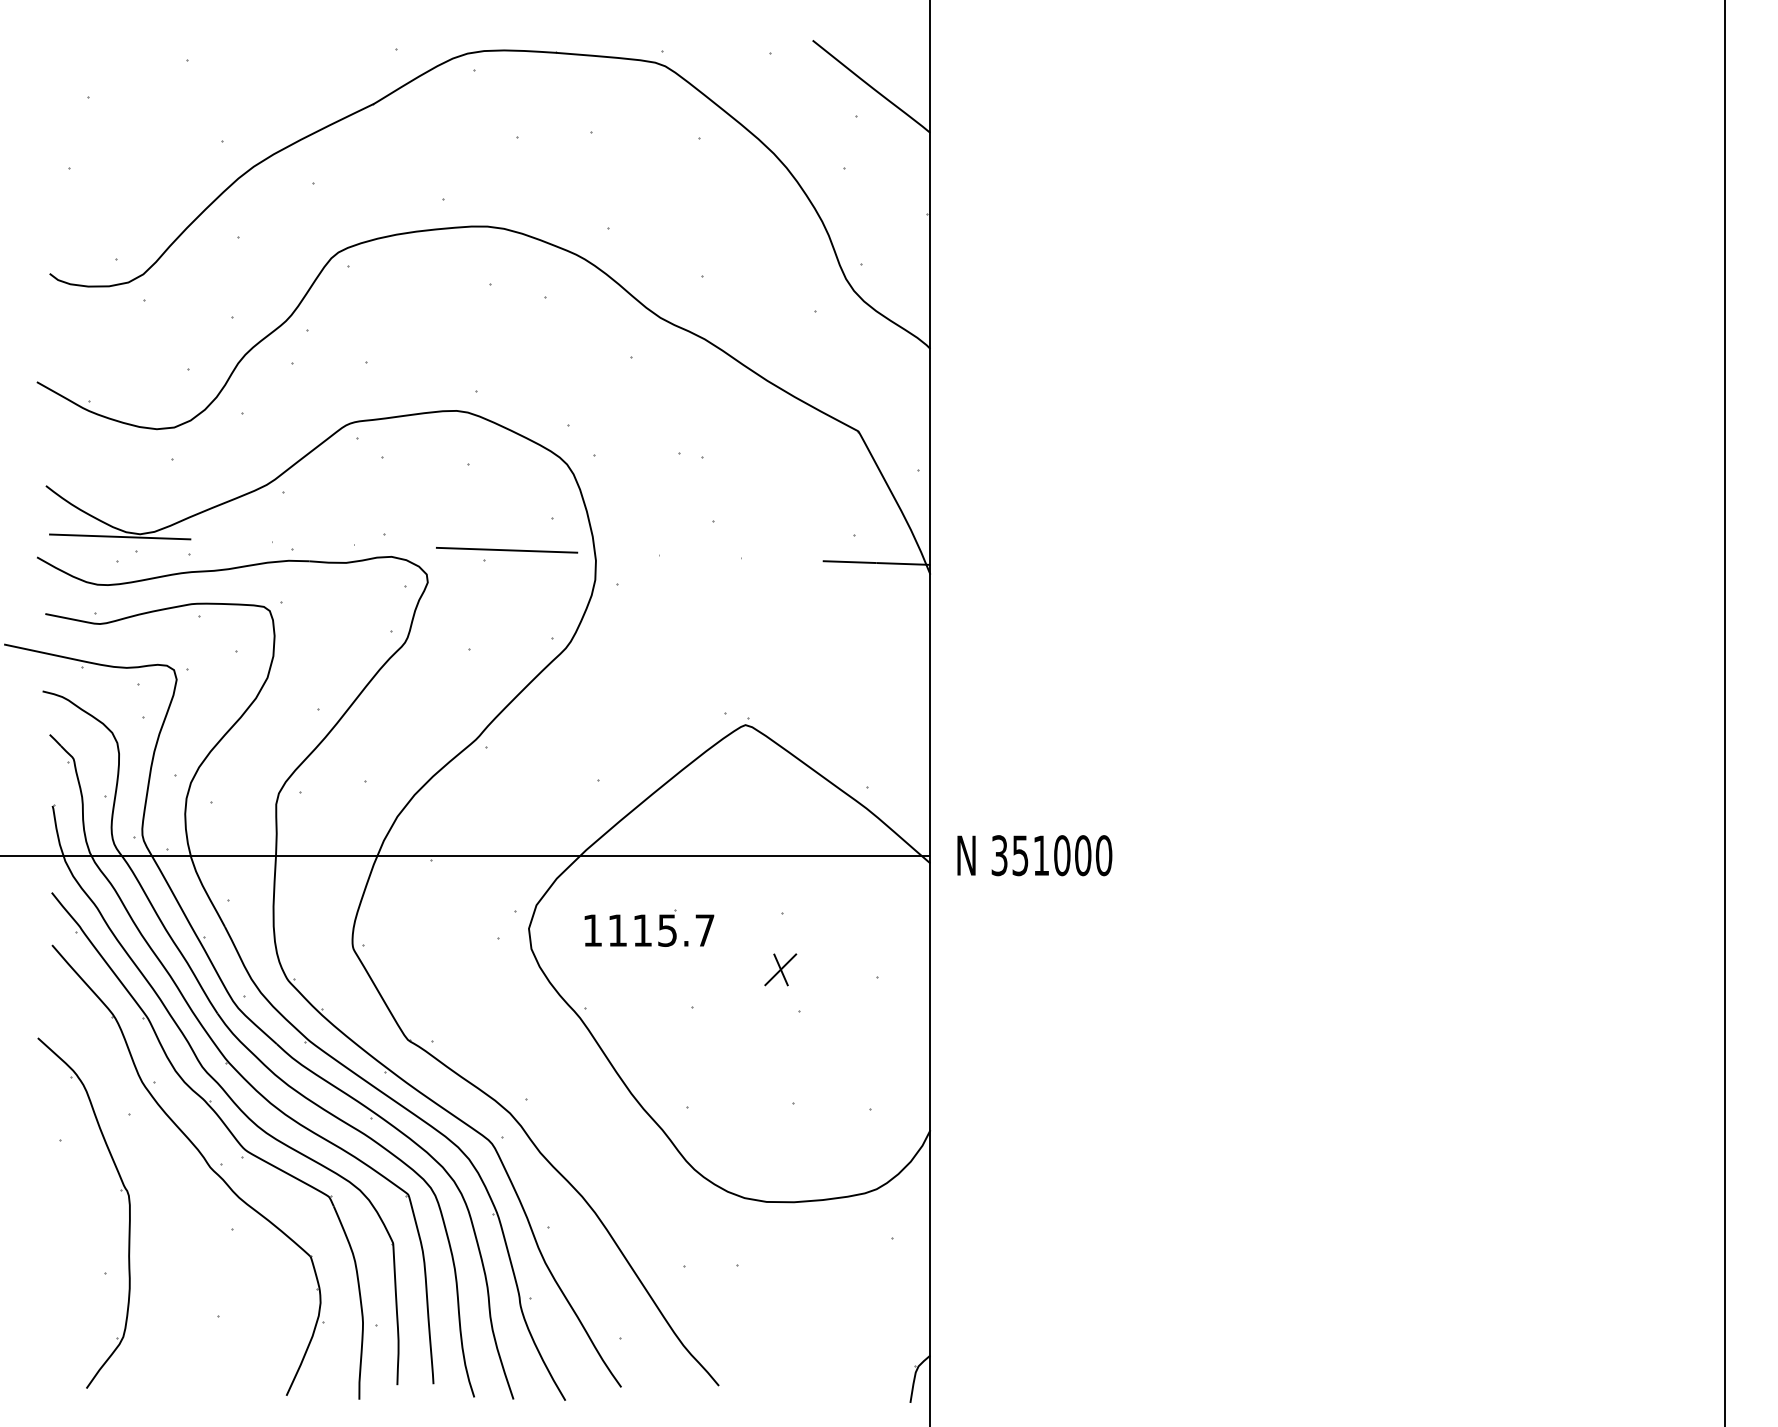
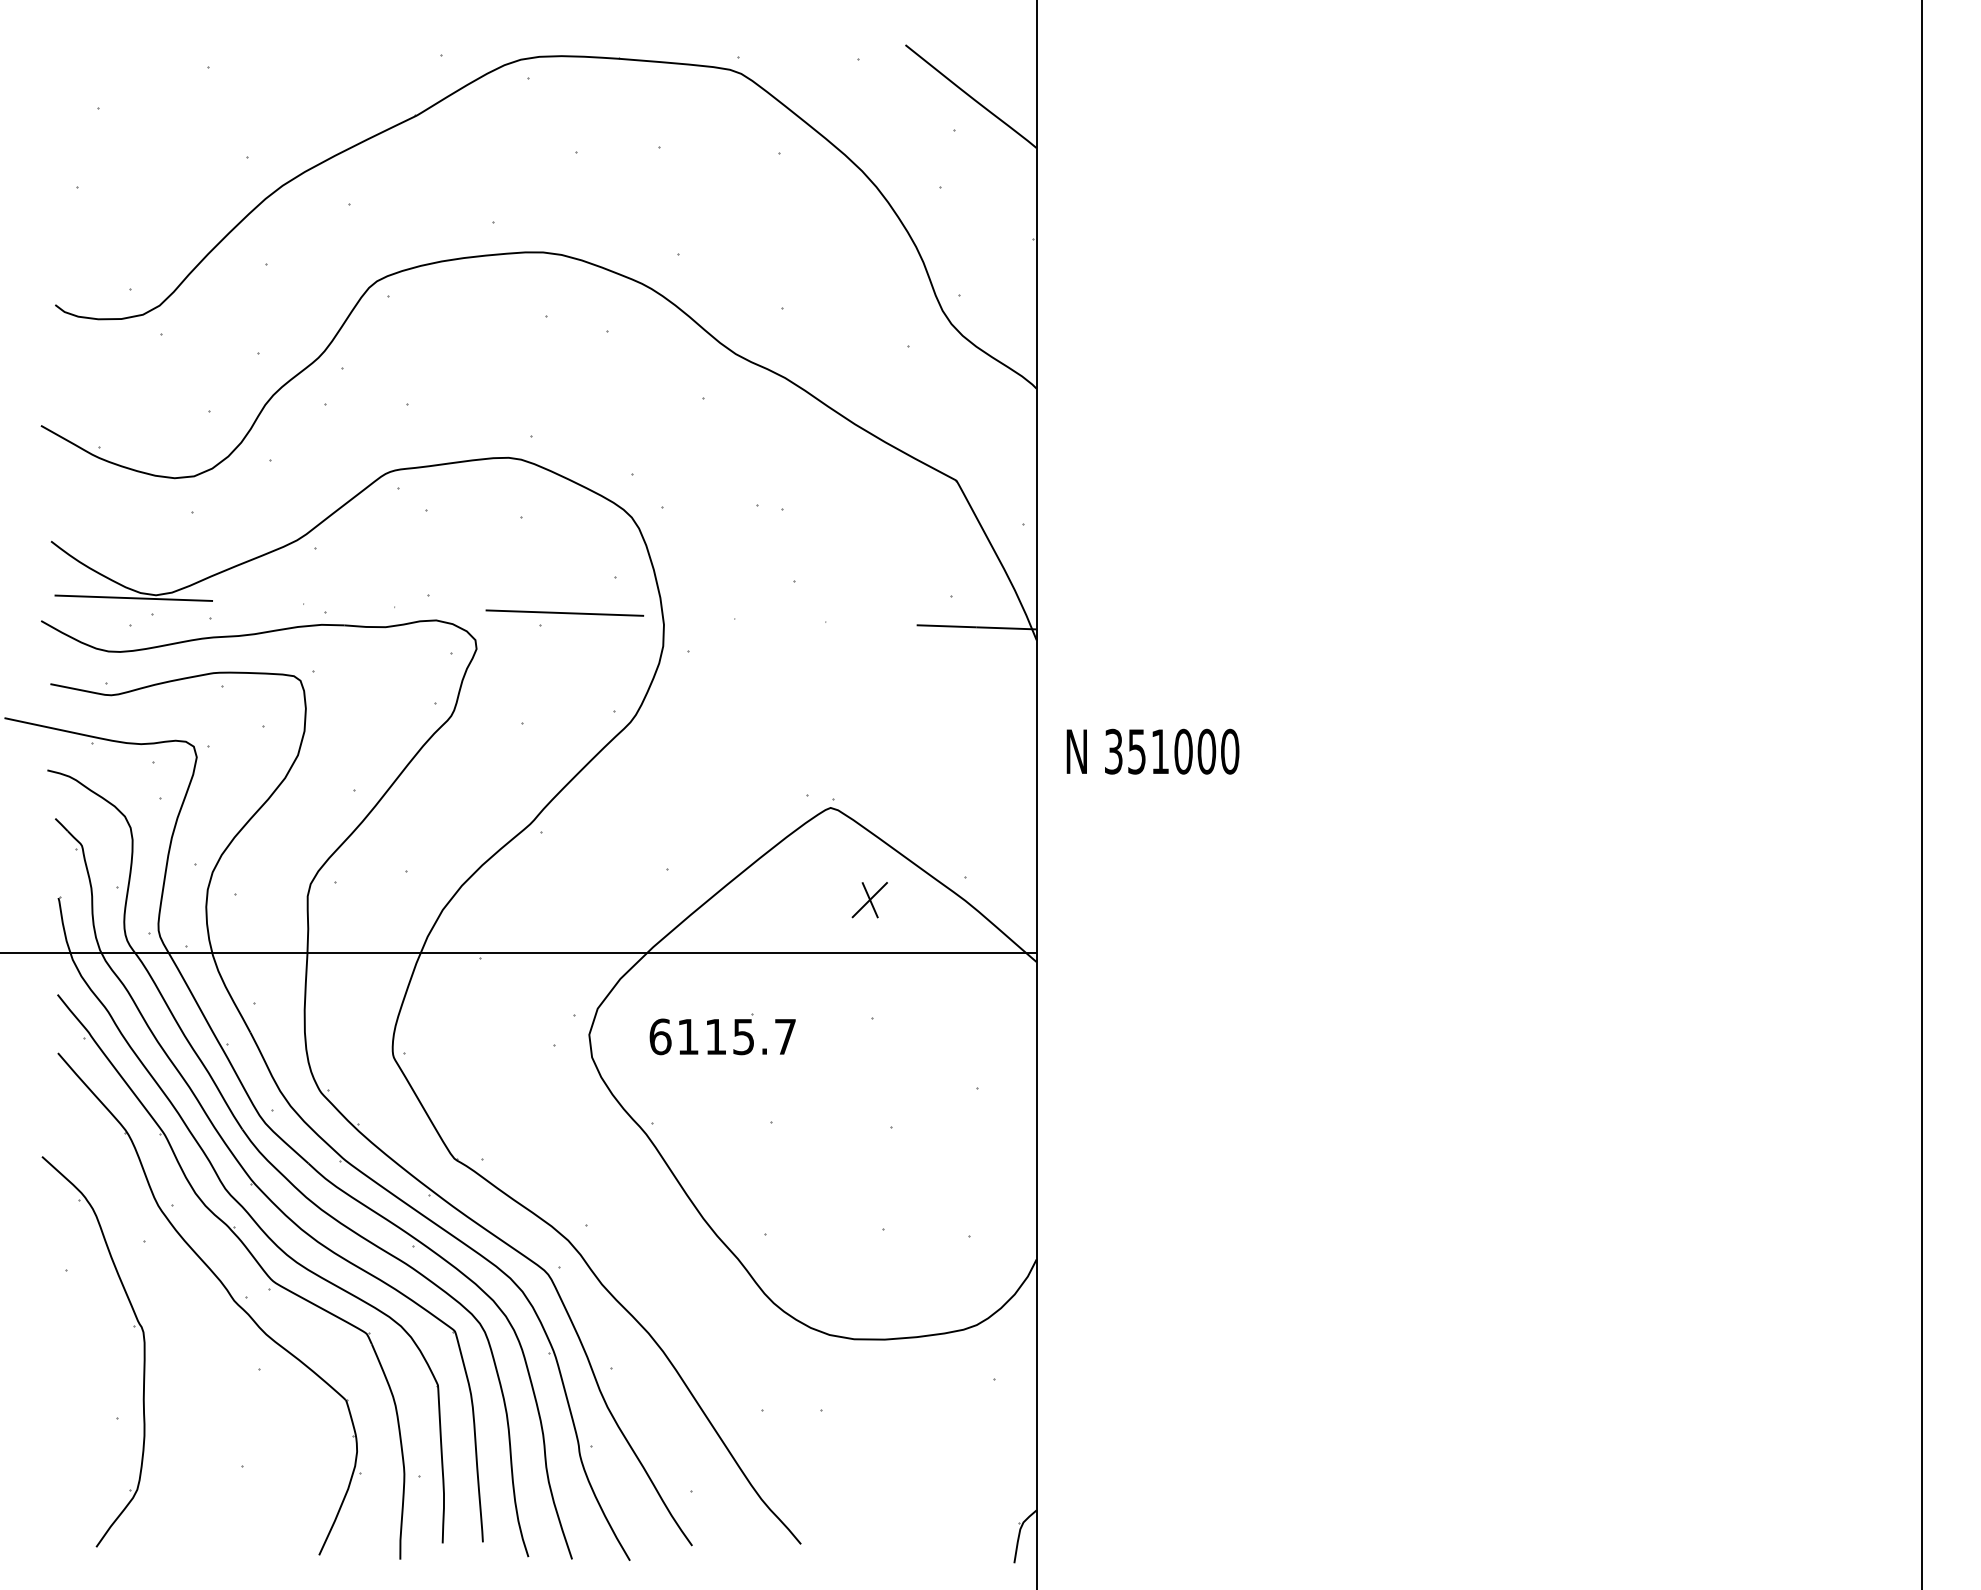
text: (1034, 855) -> (1152, 751), moved
text: (592, 930) -> (660, 1036), 1115.7 -> 6115.7
part: (780, 969) -> (869, 899), moved

